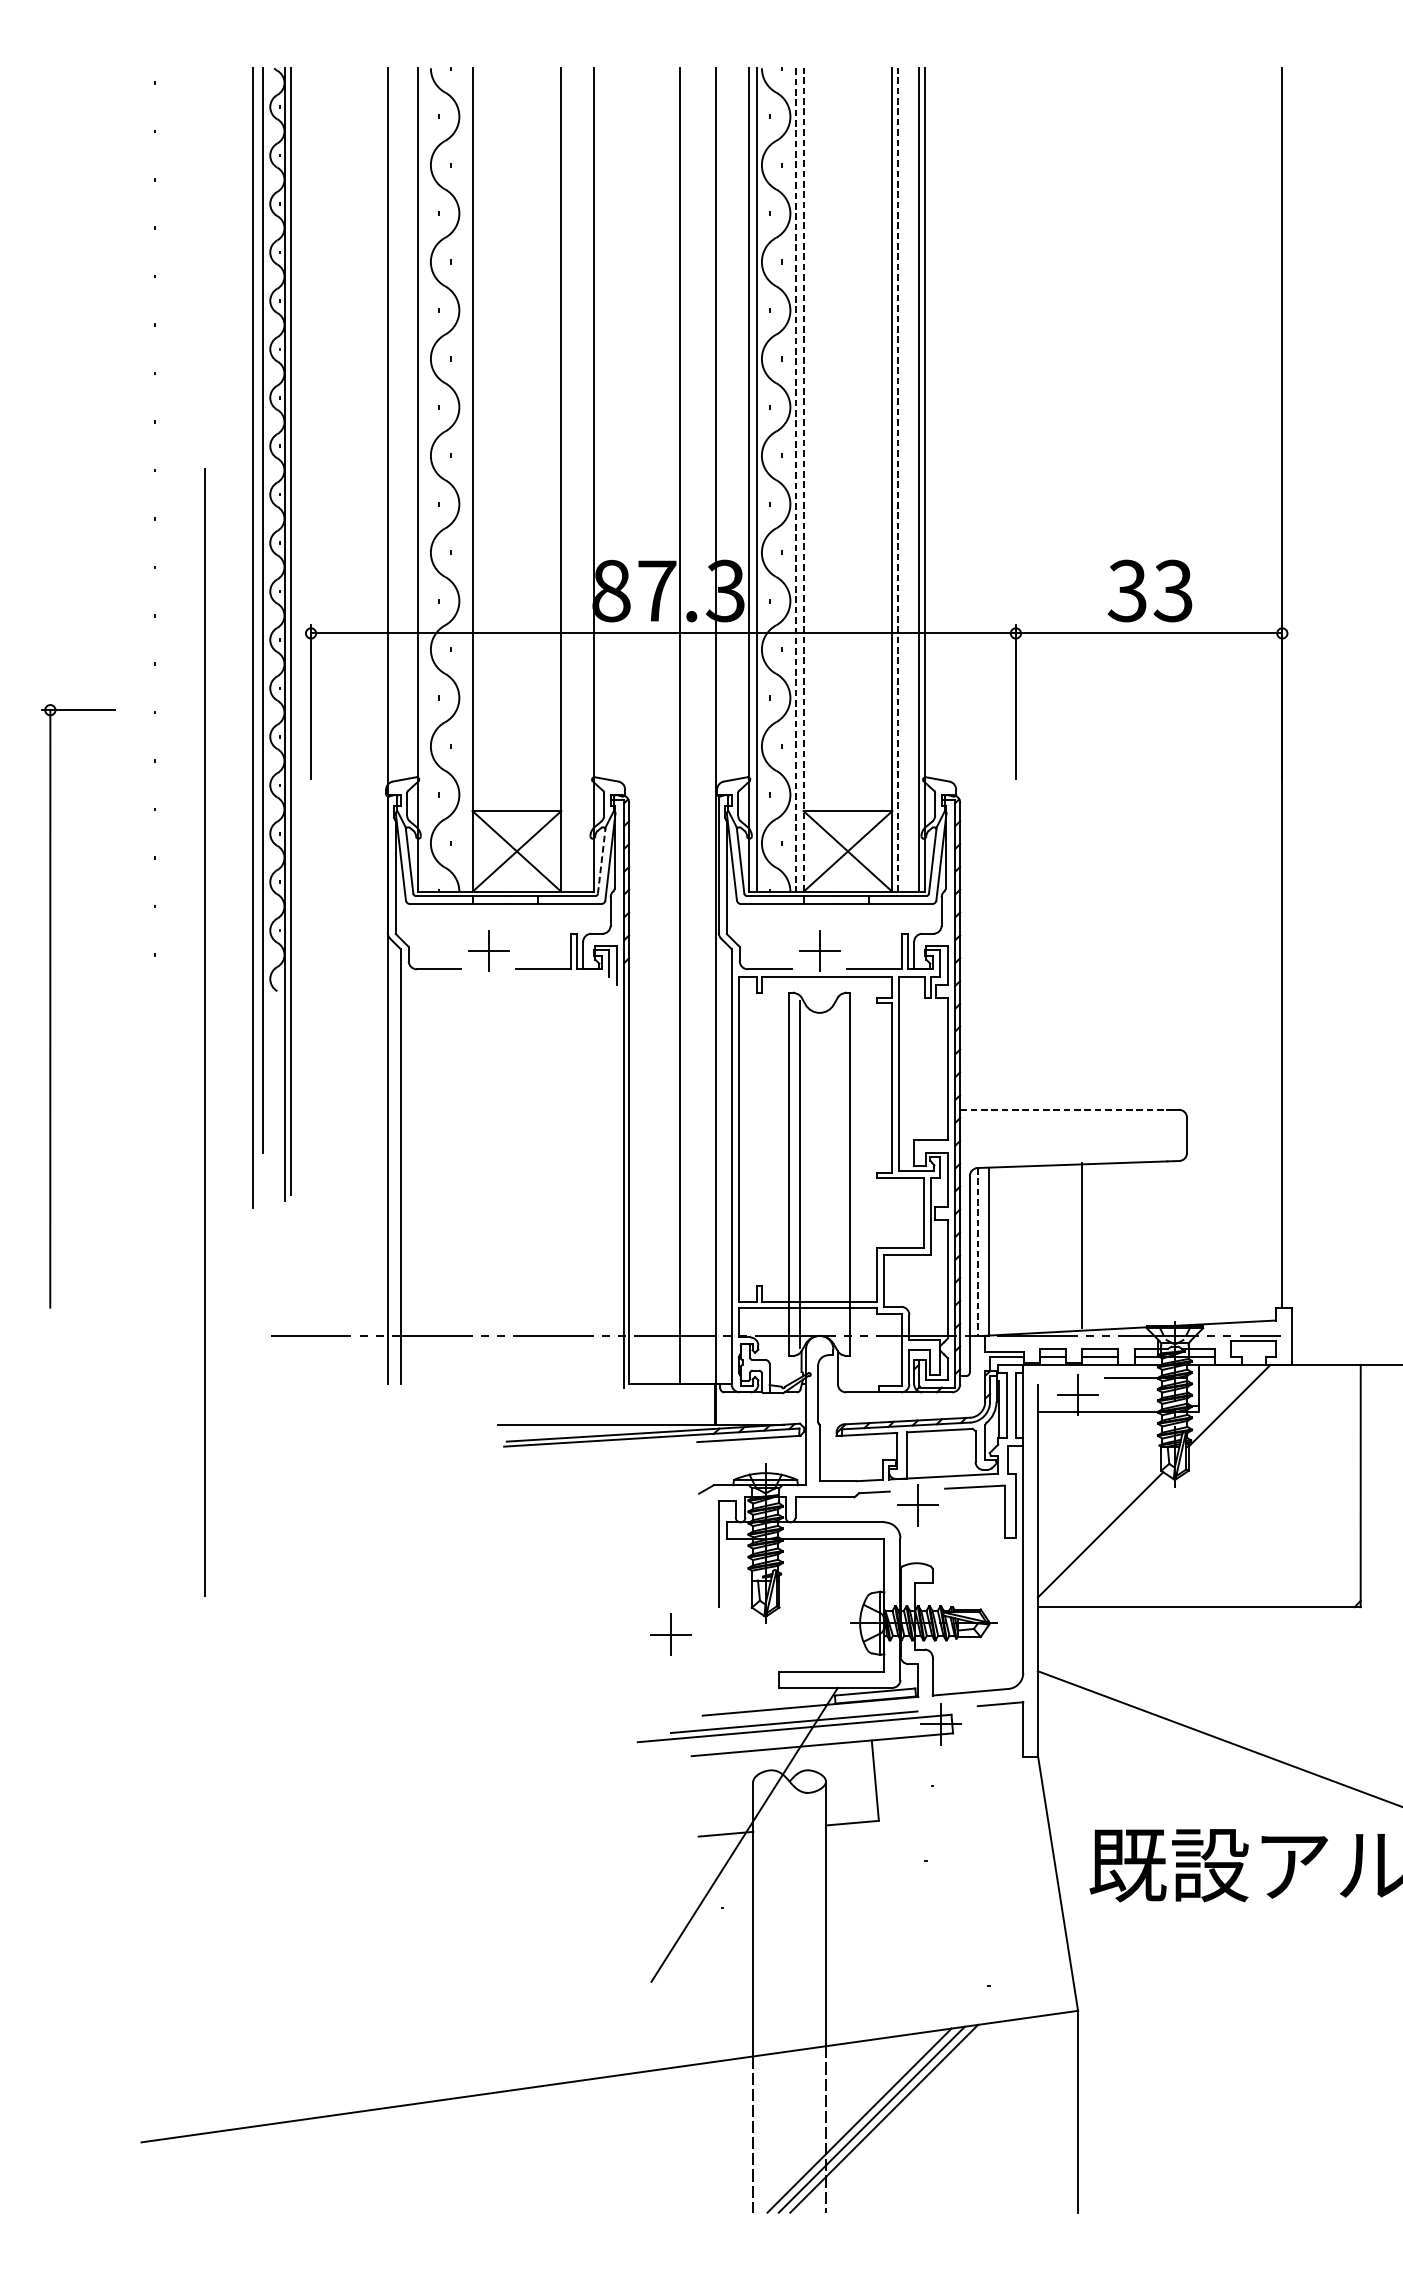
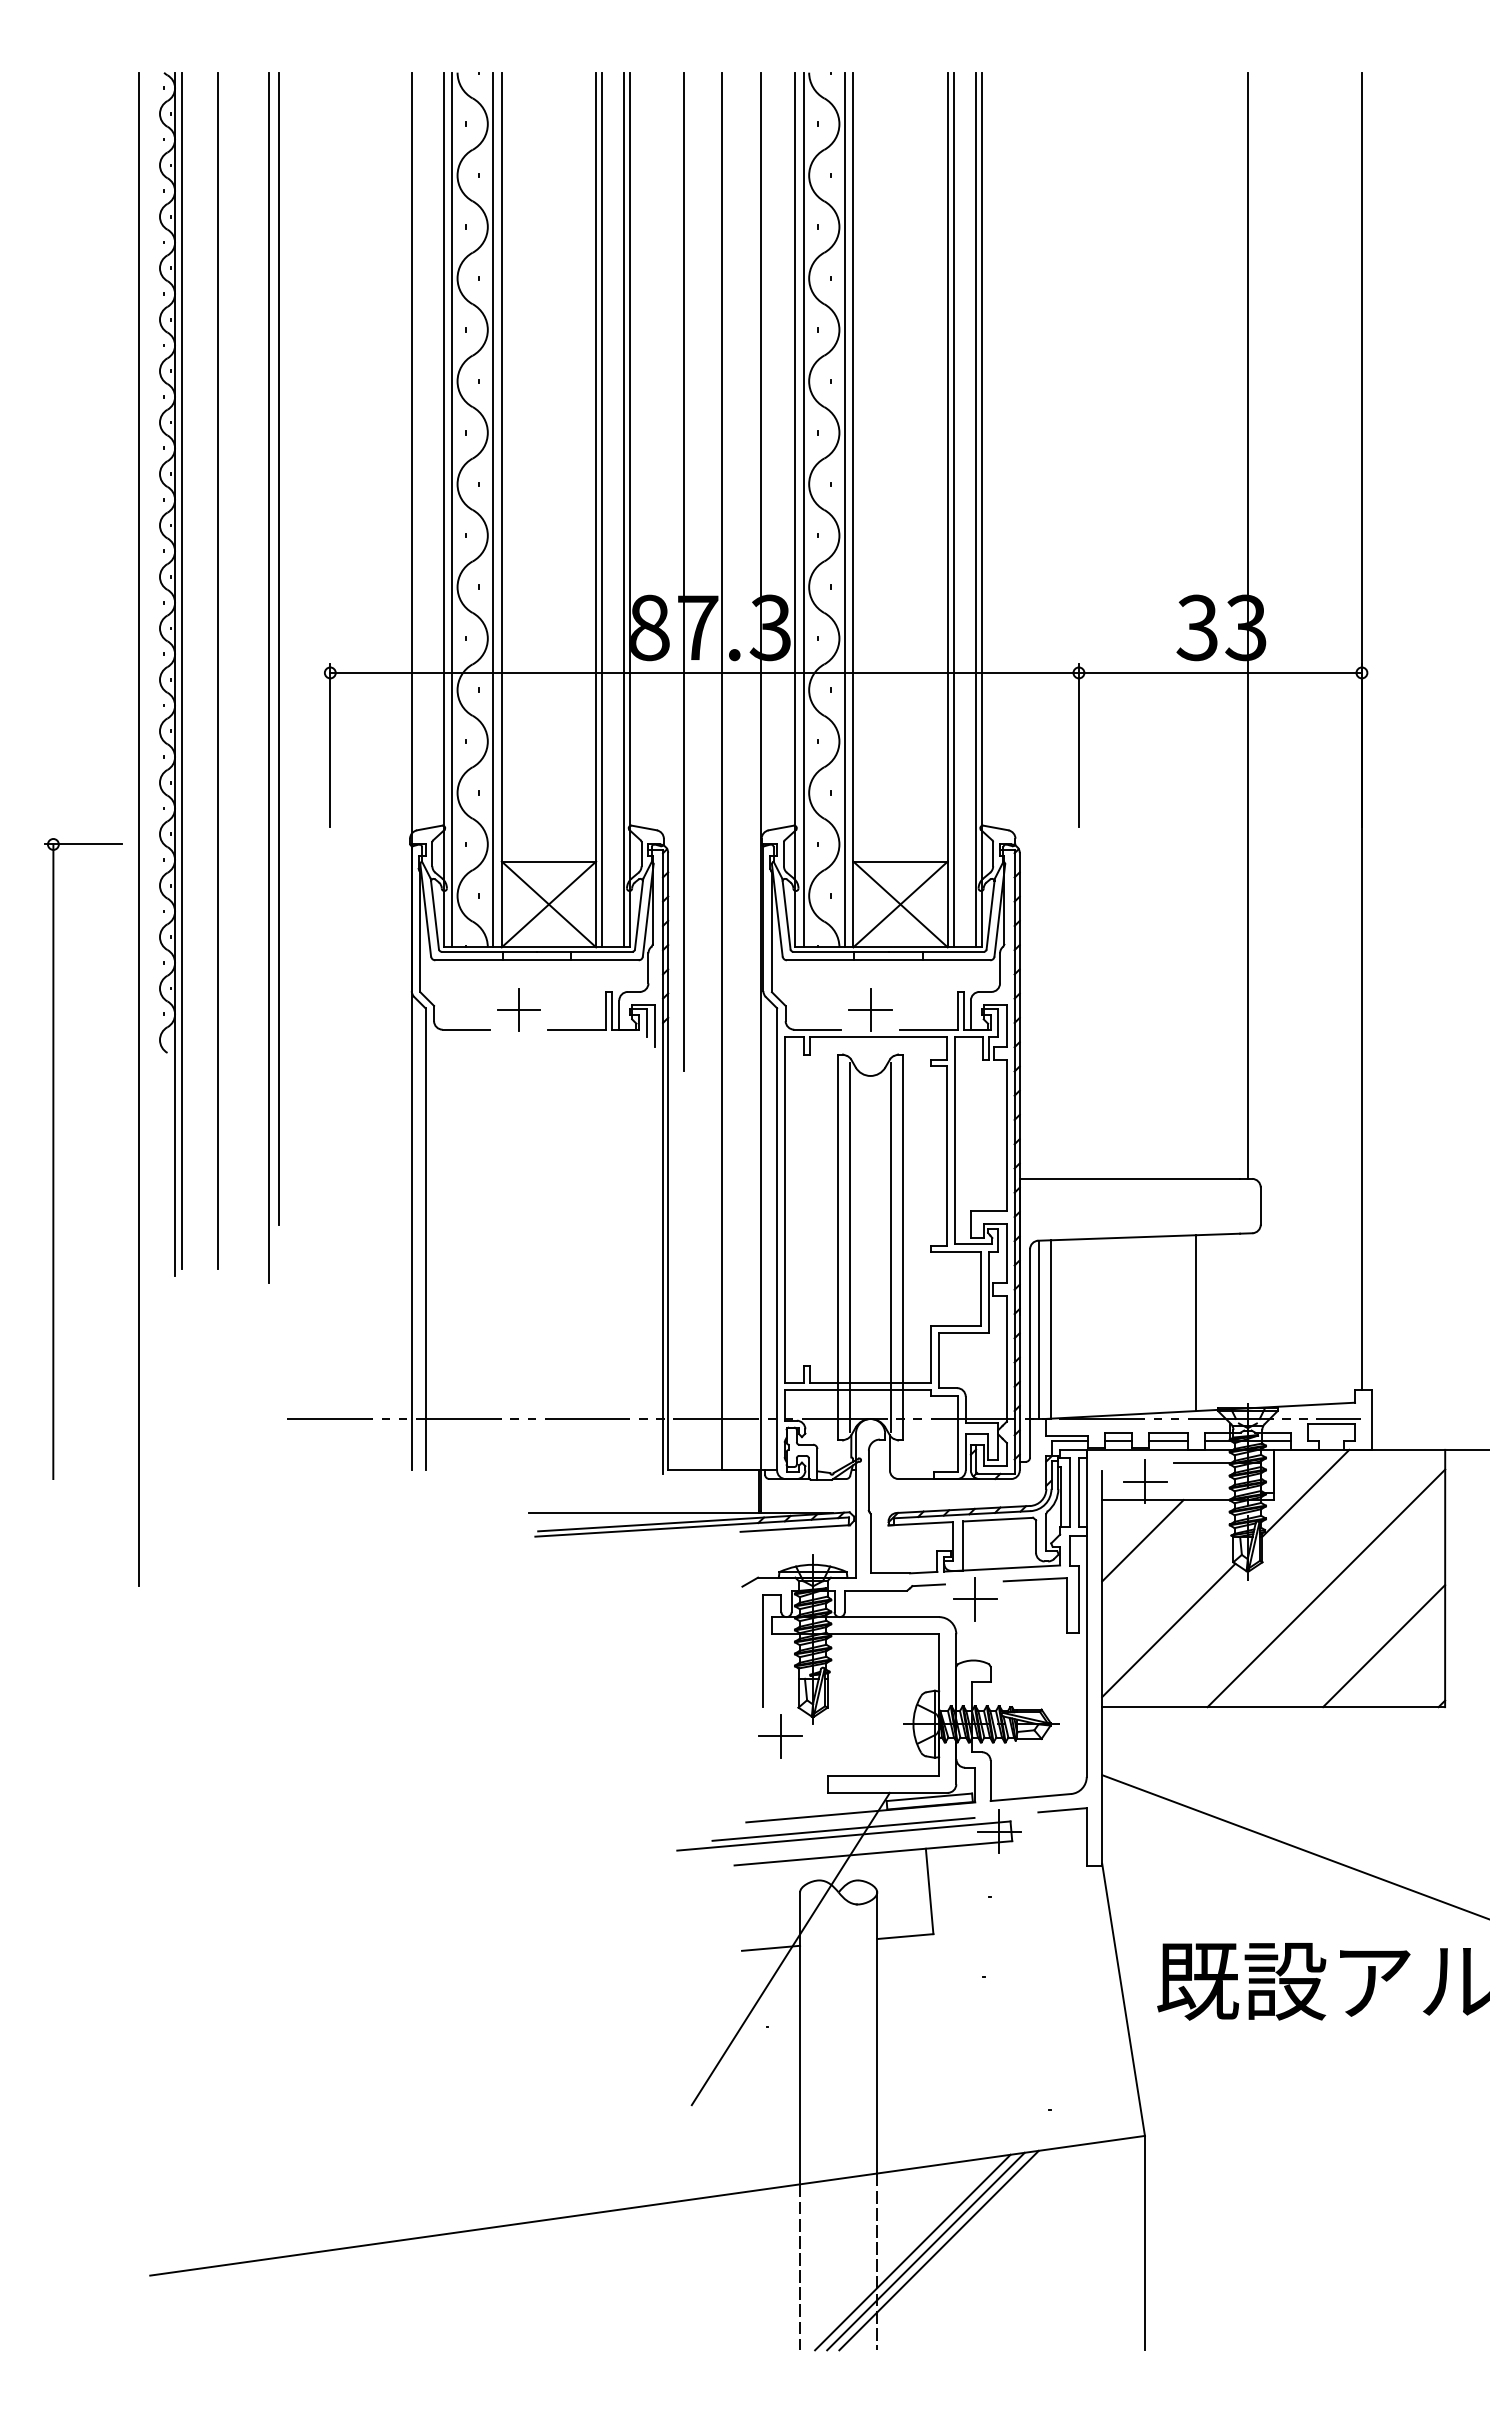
line: (426, 479) -> (452, 509), added
line: (464, 479) -> (493, 509), added
line: (567, 479) -> (602, 509), added
line: (588, 479) -> (624, 509), added
line: (803, 479) -> (853, 509), dashed -> solid
line: (897, 479) -> (953, 509), dashed -> solid
line: (795, 480) -> (844, 510), dashed -> solid
line: (643, 537) -> (683, 571), added
line: (1174, 588) -> (1247, 625), added
part: (280, 634) -> (170, 674), moved
line: (131, 780) -> (139, 829), added
line: (602, 860) -> (639, 914), dashed -> solid
part: (51, 1005) -> (54, 1158), moved
line: (204, 1032) -> (217, 670), moved
line: (1063, 1109) -> (1129, 1178), dashed -> solid
line: (839, 1174) -> (891, 1247), added
line: (1082, 1245) -> (1196, 1323), moved
line: (977, 1252) -> (1038, 1330), dashed -> solid
line: (1075, 1450) -> (1142, 1540), added
line: (1248, 1495) -> (1326, 1588), added
line: (1303, 1550) -> (1384, 1646), added
part: (670, 1634) -> (780, 1736), moved

